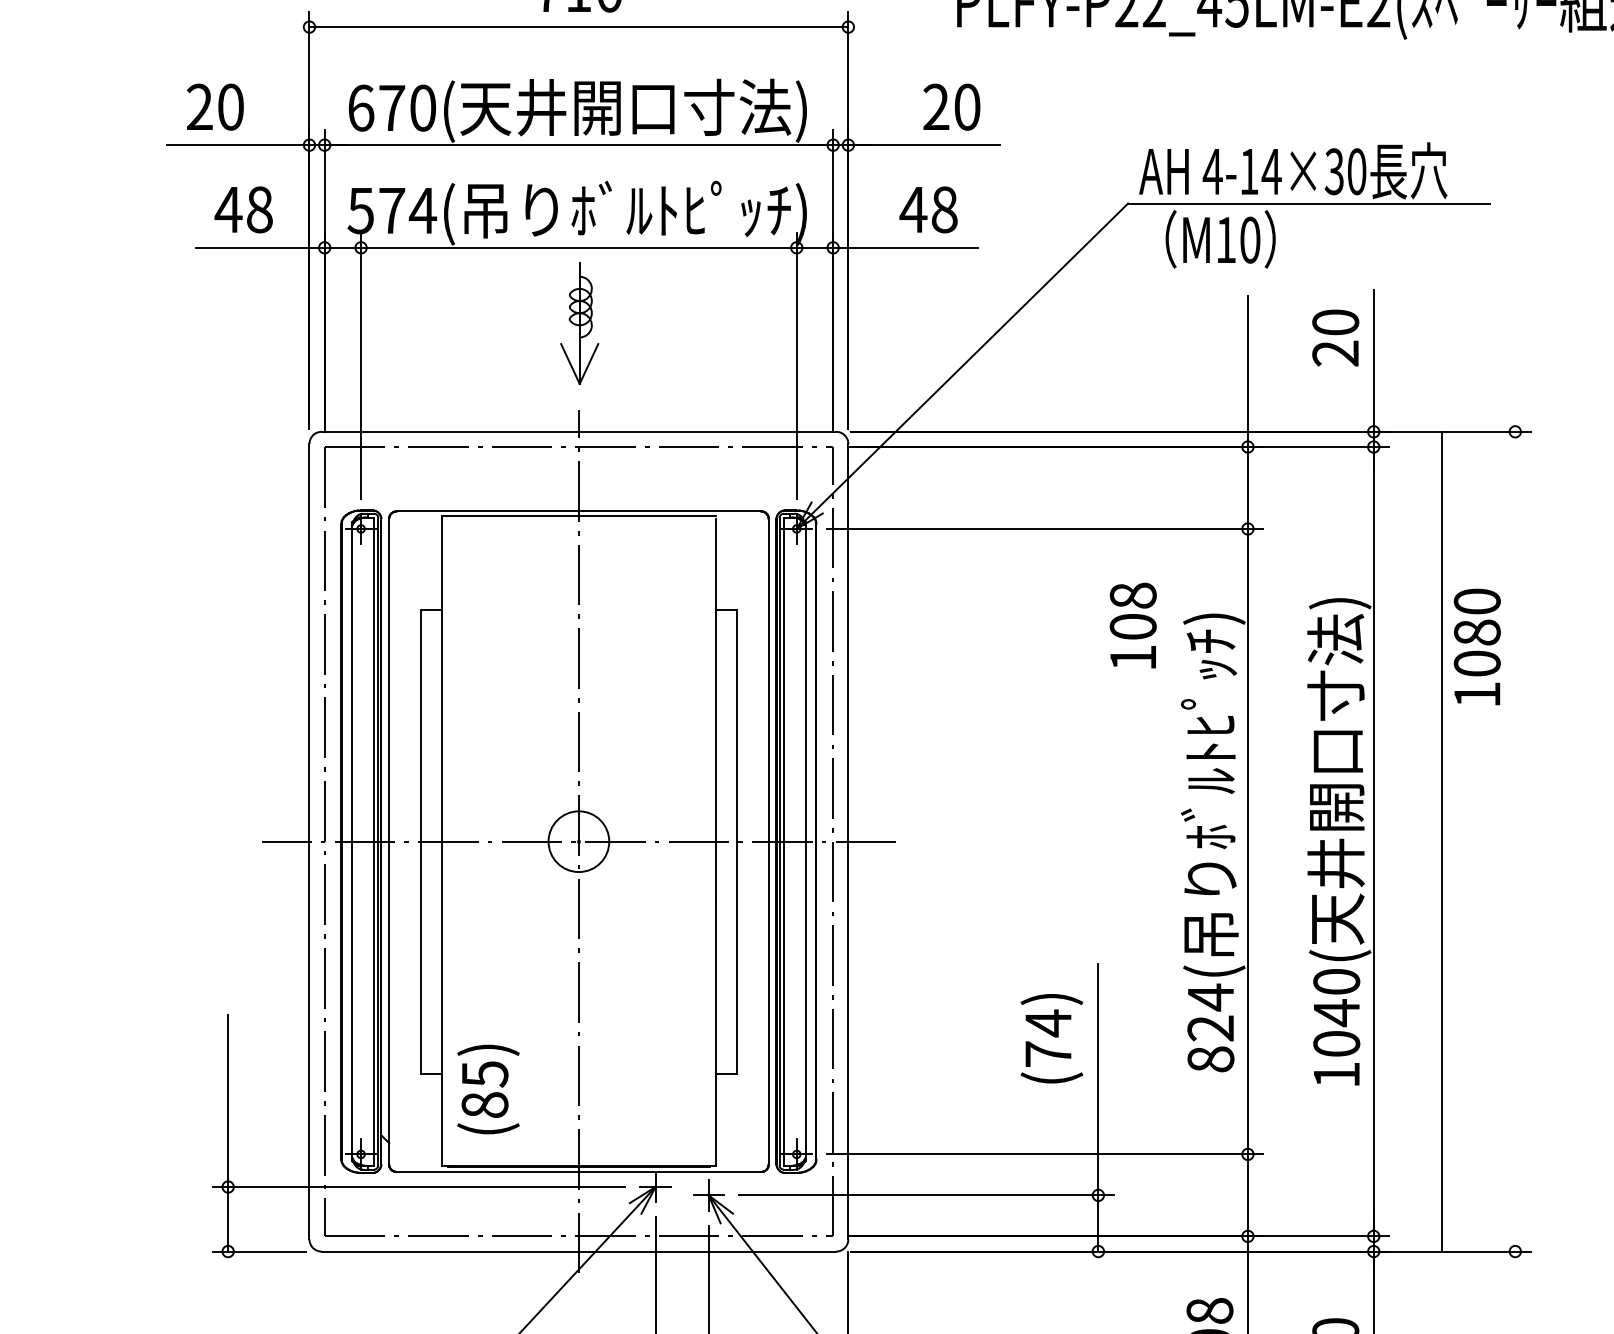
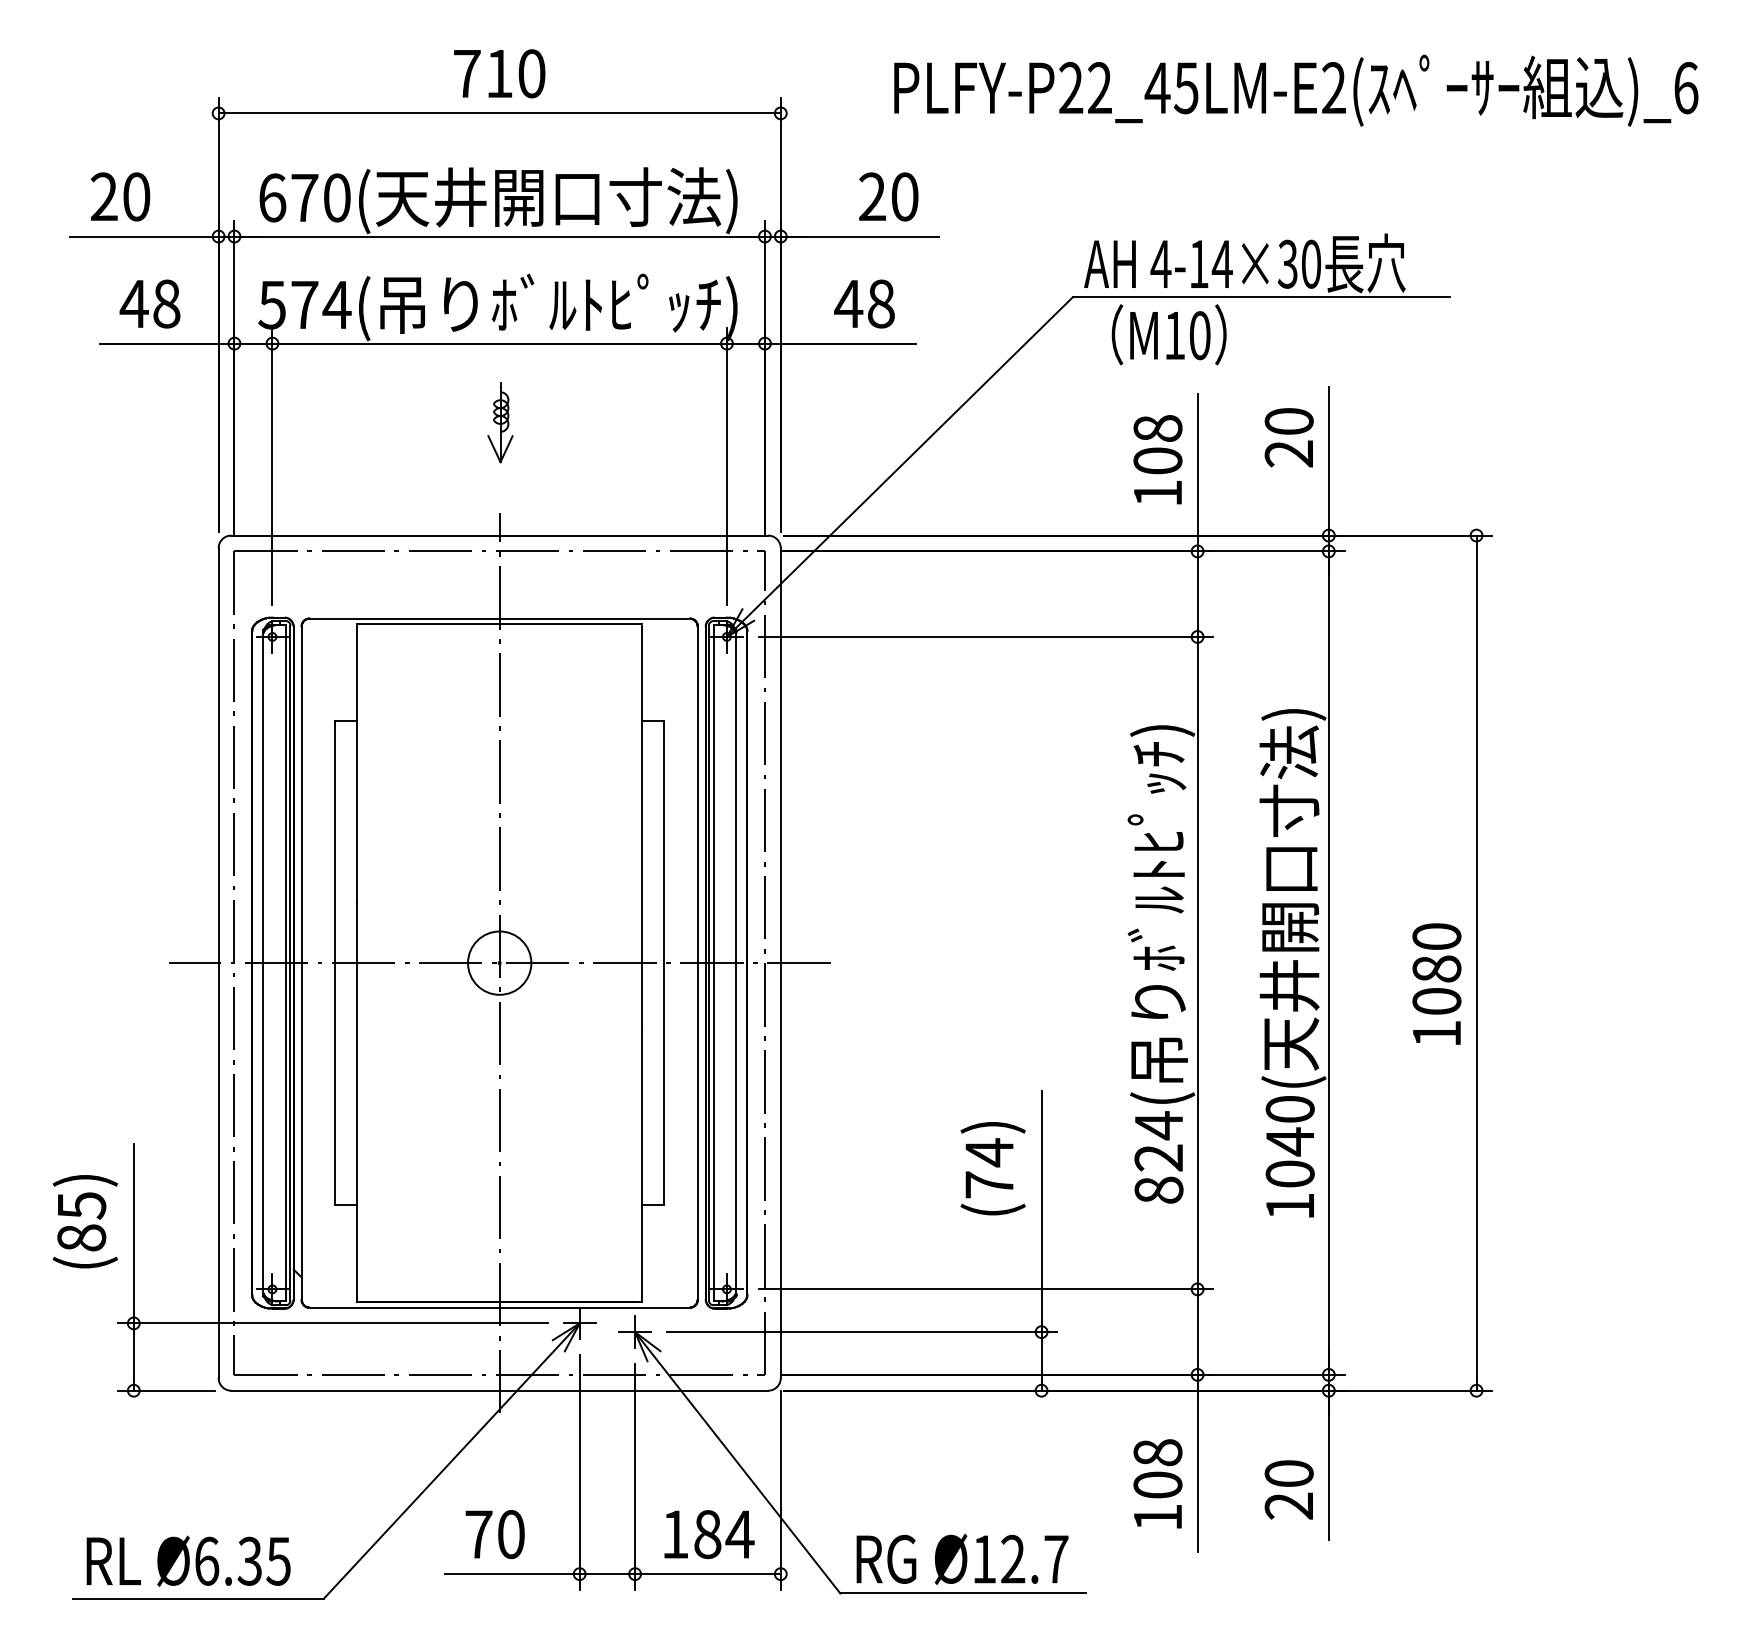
part: (579, 323) -> (500, 422), size x0.62
text: (1132, 625) -> (1157, 459), moved
text: (1476, 646) -> (1436, 983), moved
line: (1442, 841) -> (1476, 962), moved
text: (487, 1089) -> (84, 1221), moved

